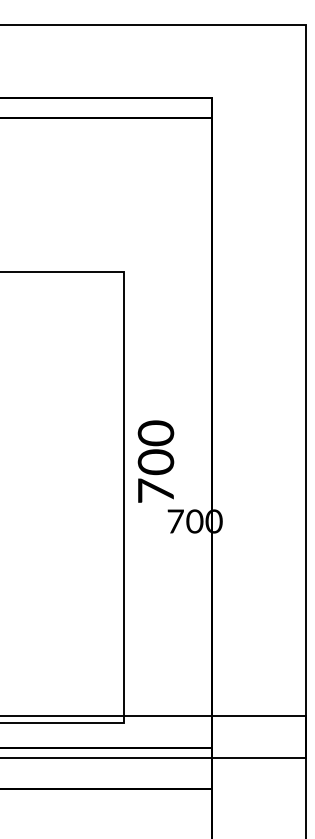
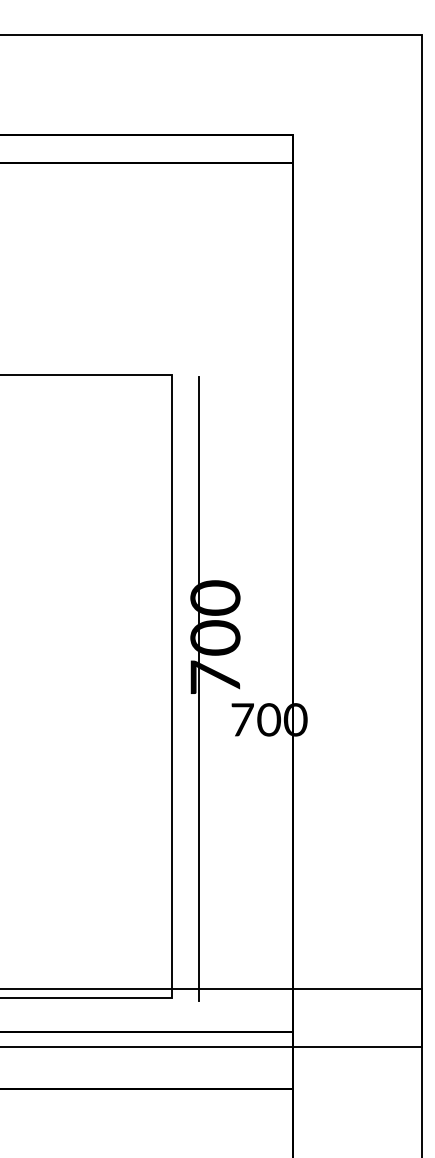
line: (144, 498) -> (199, 688), added

